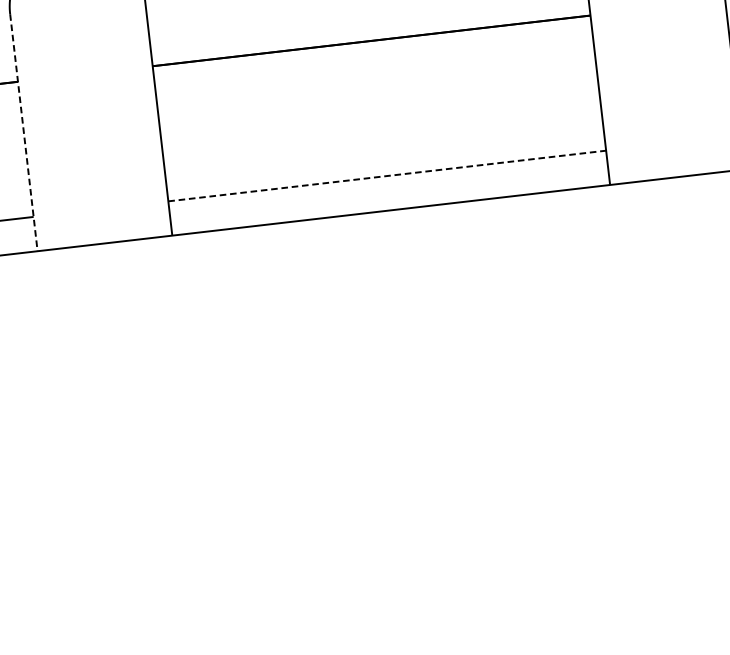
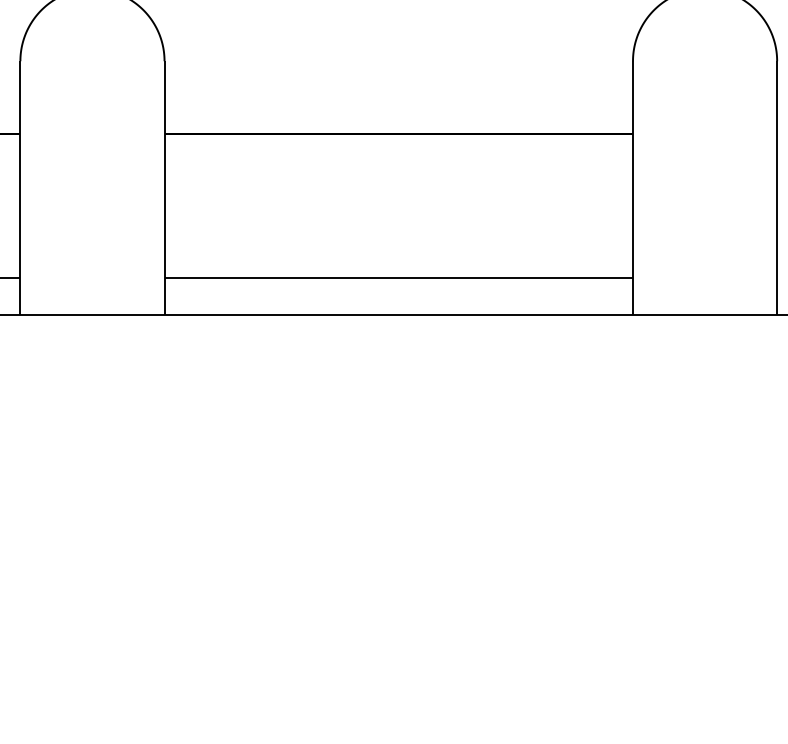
line: (24, 133) -> (20, 188), dashed -> solid
line: (387, 176) -> (399, 278), dashed -> solid

